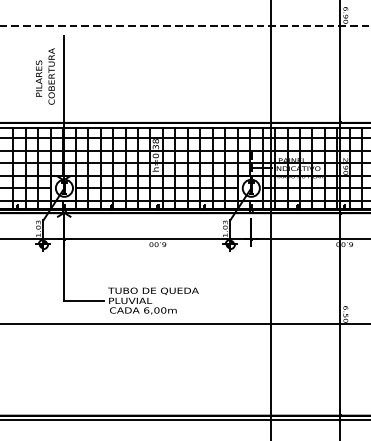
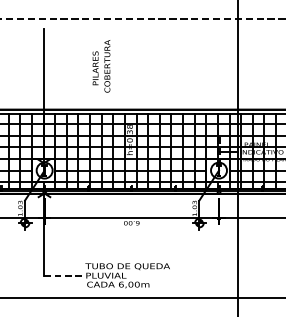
text: (44, 76) -> (100, 66), moved
line: (84, 301) -> (63, 276), solid -> dashed

